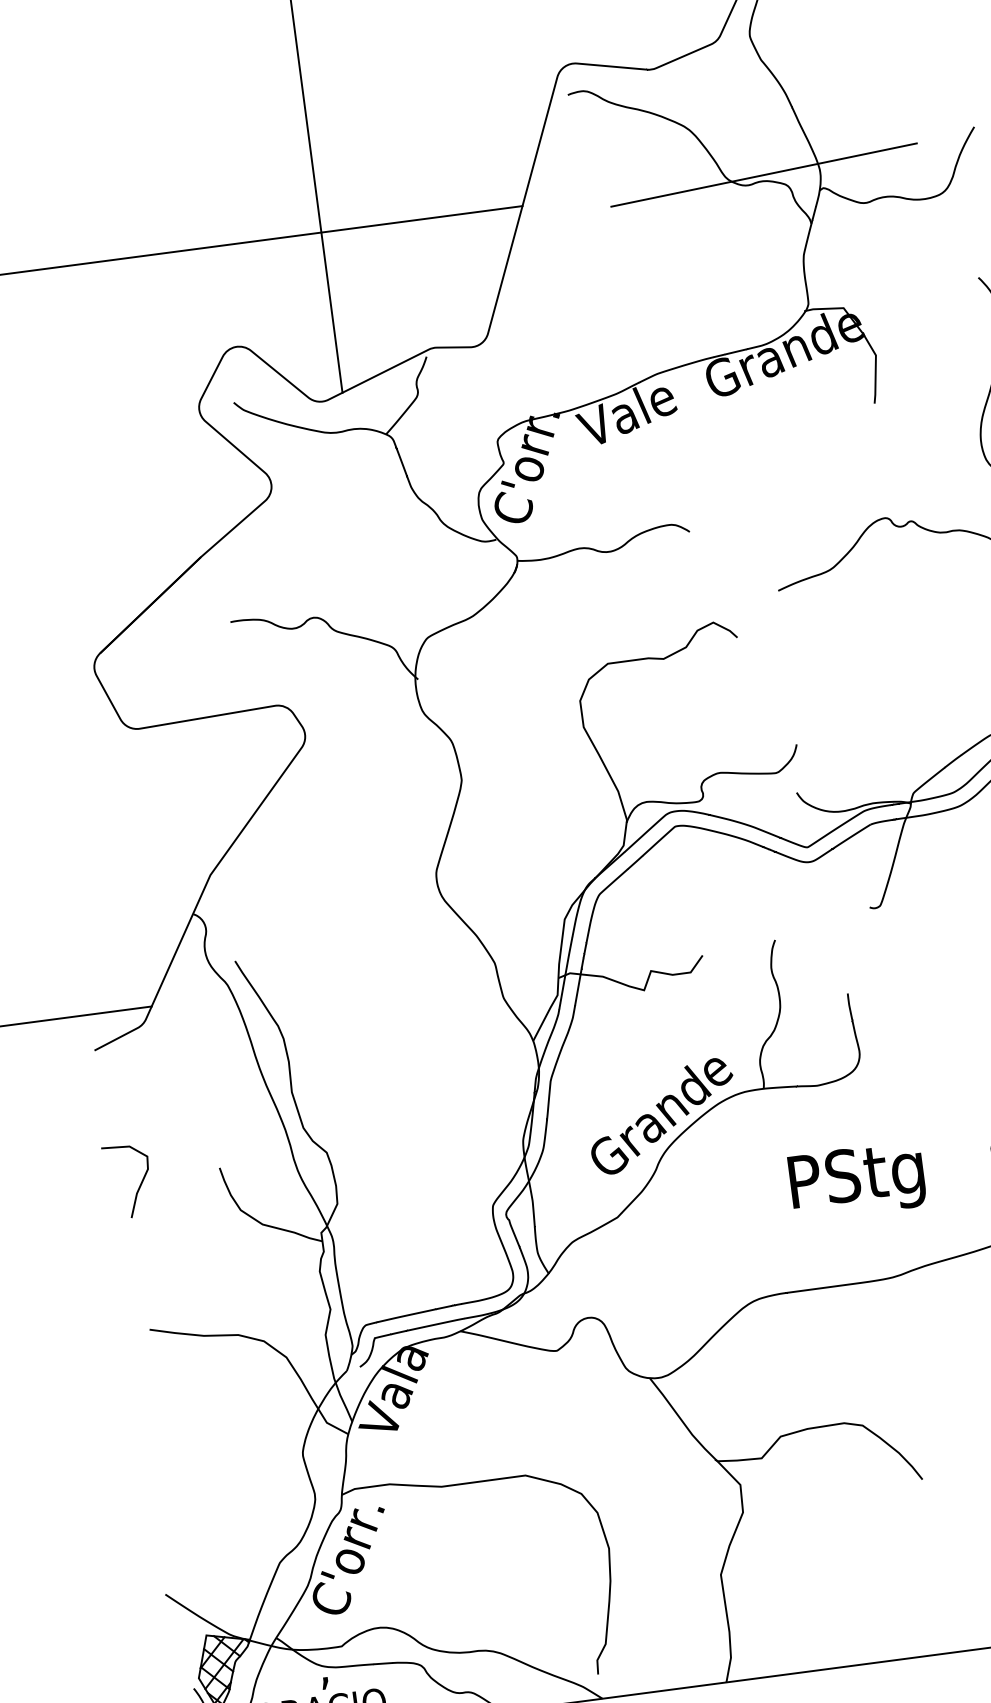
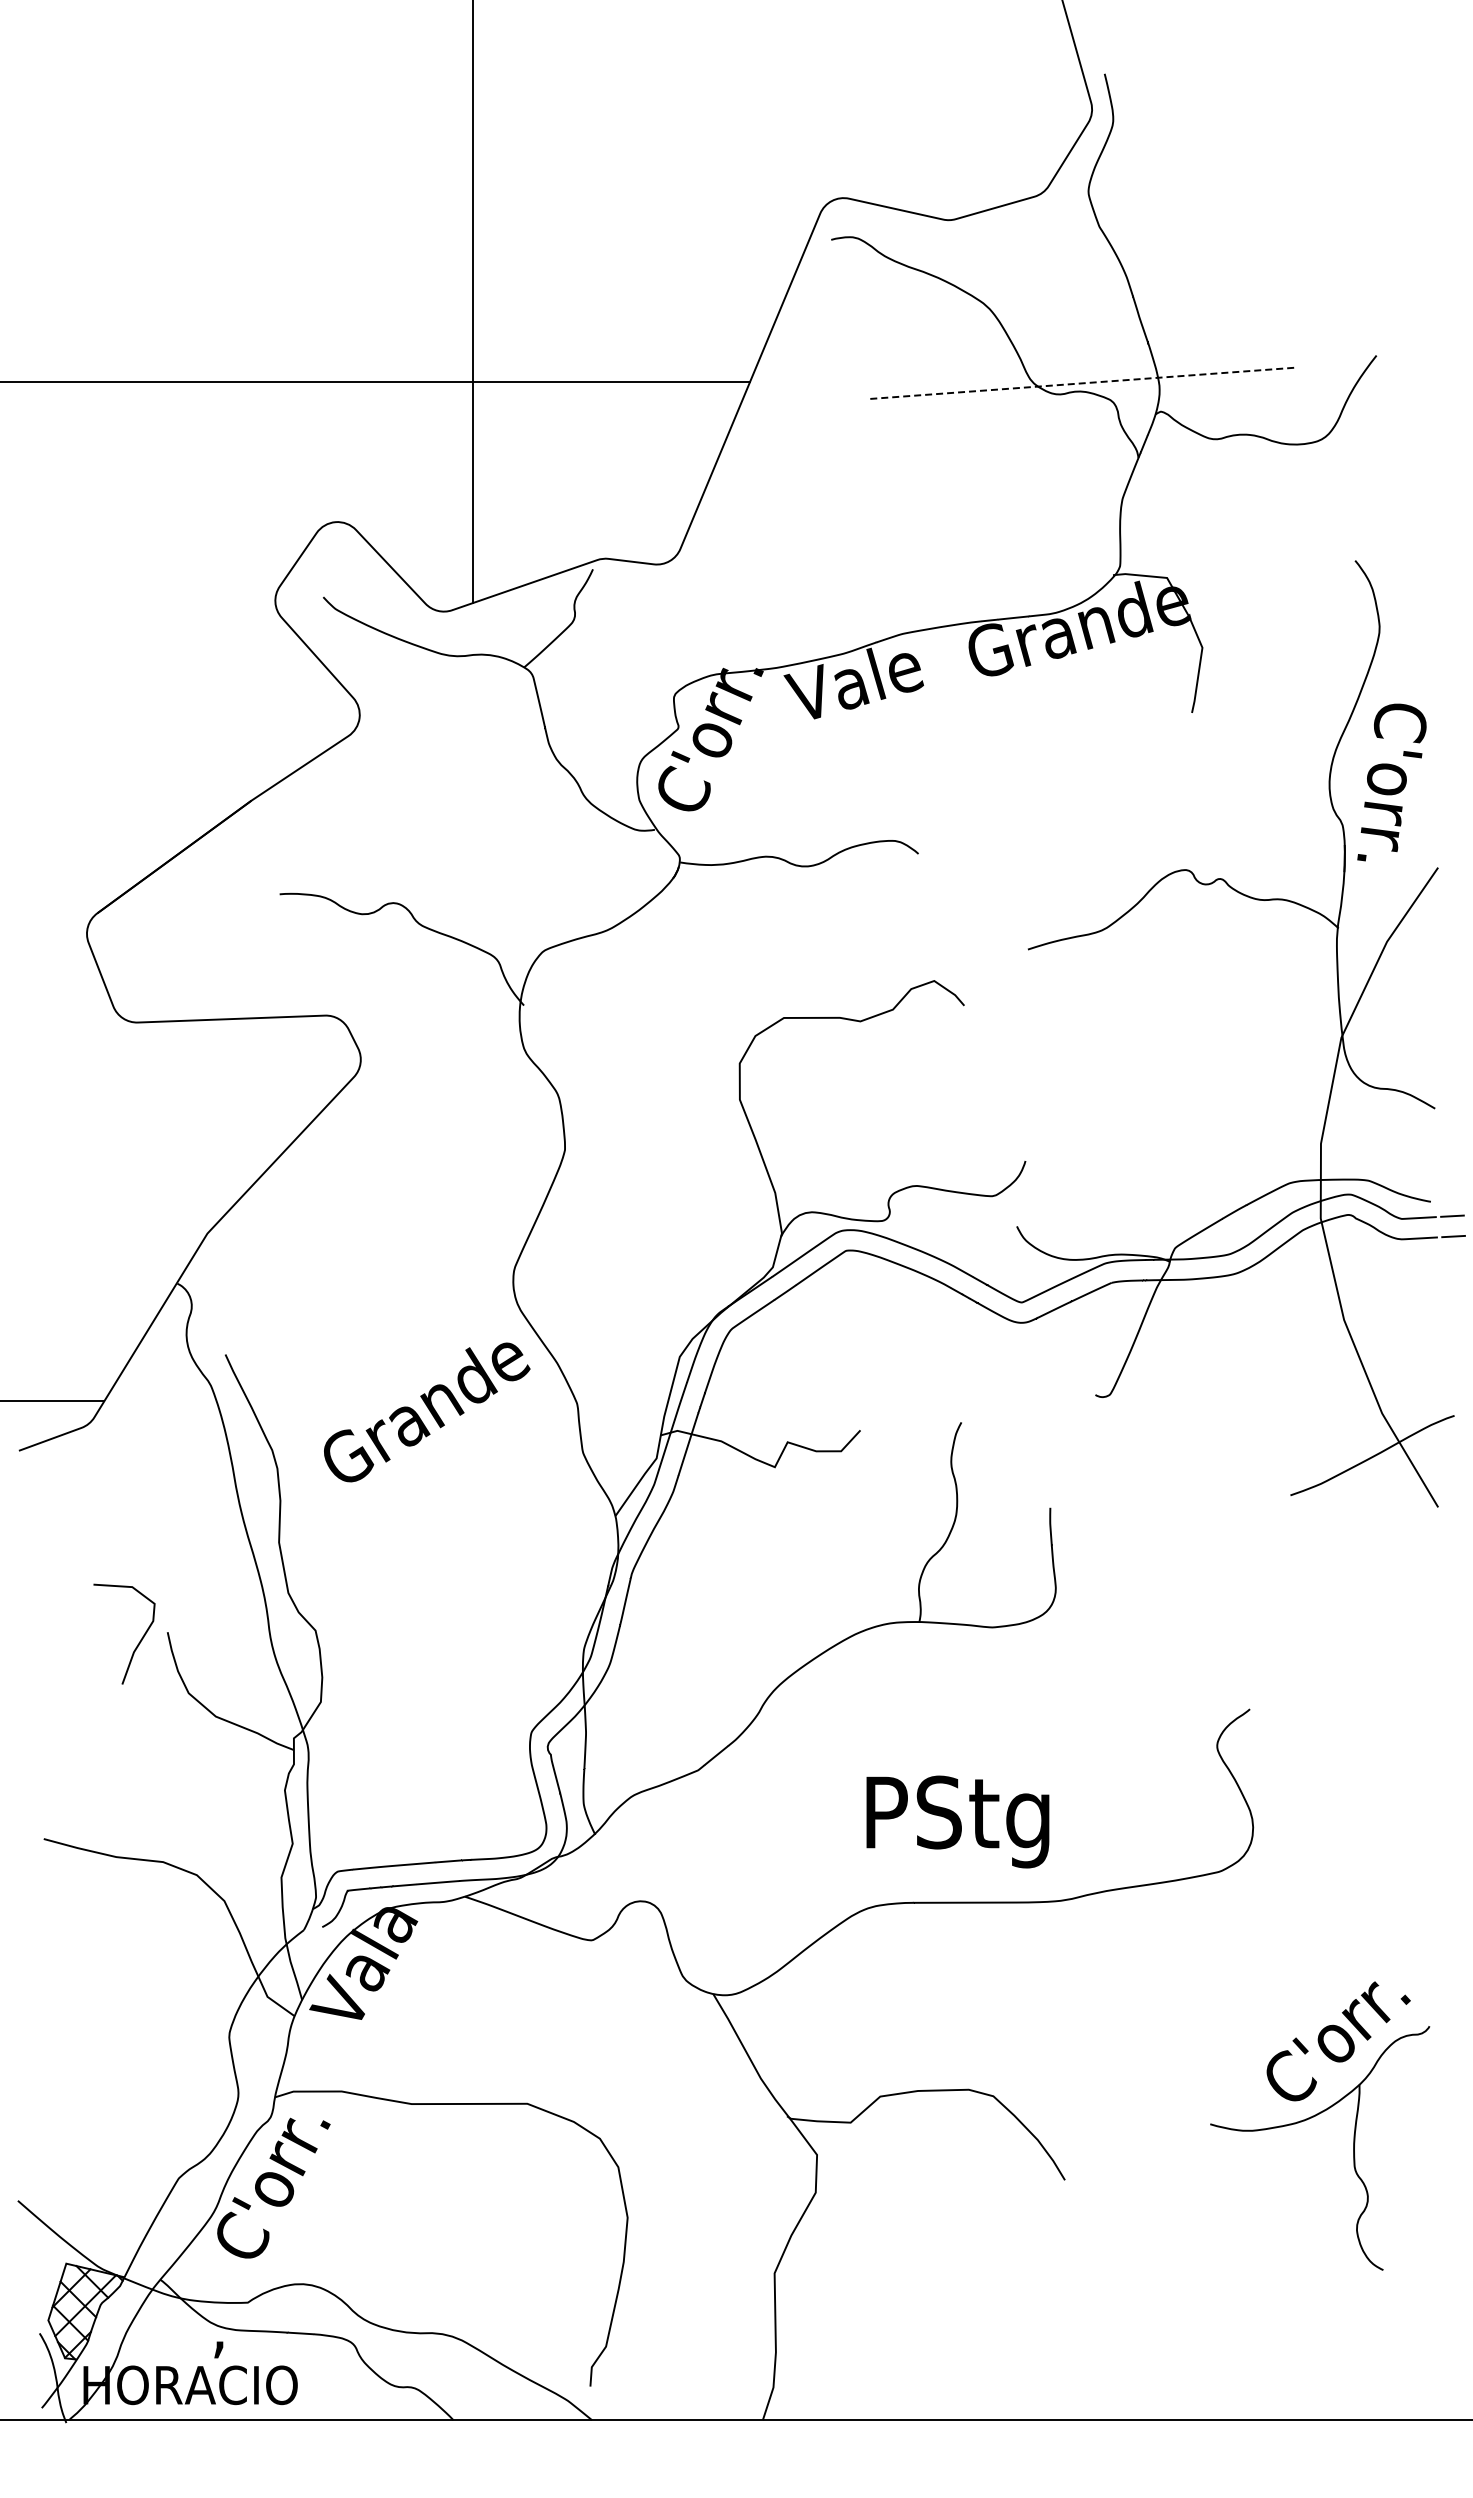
line: (764, 175) -> (1083, 383), solid -> dashed
text: (662, 1116) -> (427, 1412), moved
text: (857, 1180) -> (957, 1821), moved
curve: (139, 1186) -> (138, 1642), moved

